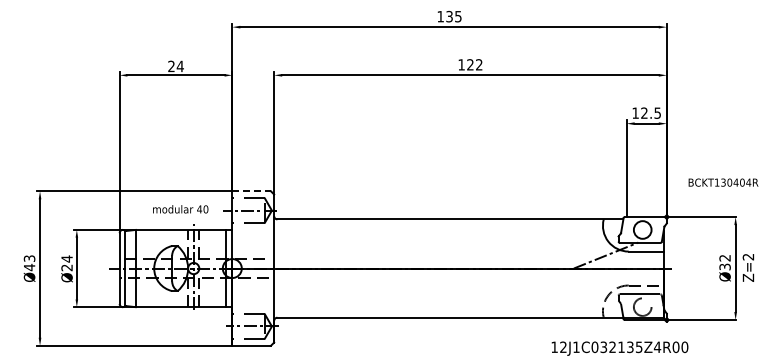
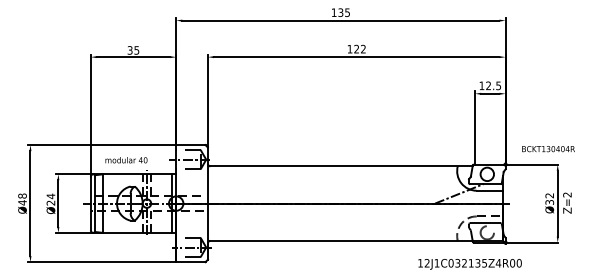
text: (175, 66) -> (133, 50), 24 -> 35
text: (723, 182) -> (548, 148), moved
line: (252, 191) -> (191, 145), dashed -> solid
text: (180, 209) -> (126, 160), moved
text: (29, 258) -> (22, 195), Ø43 -> Ø48

